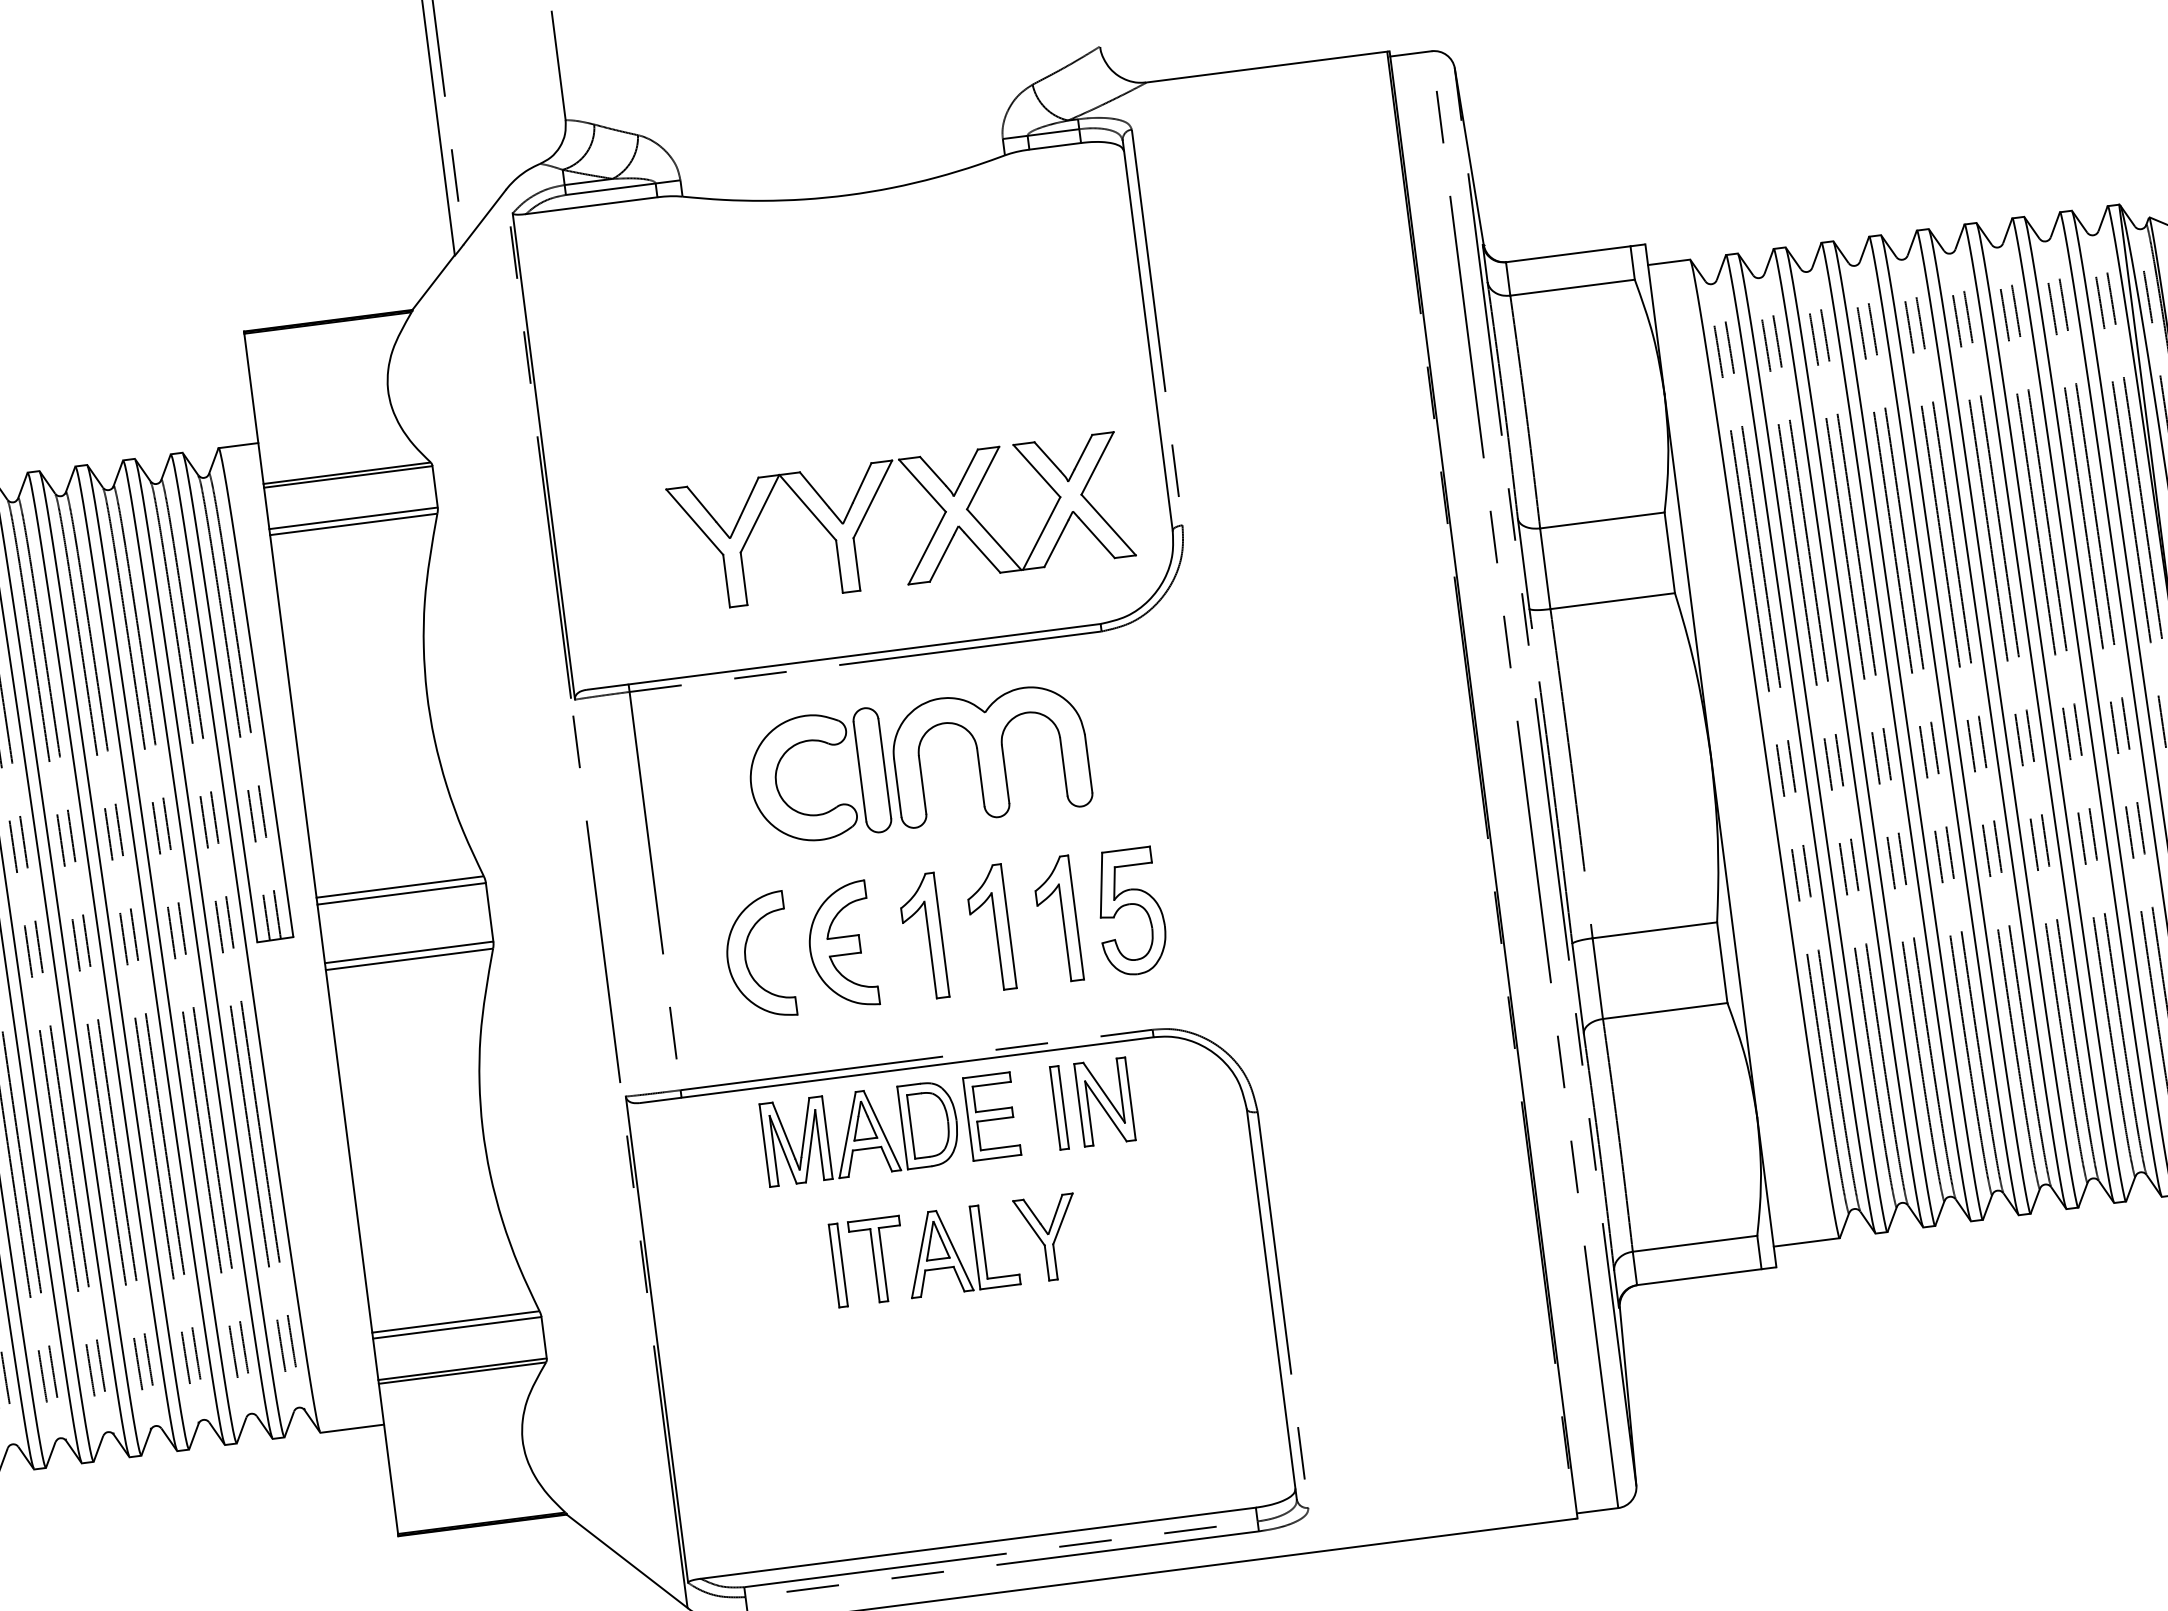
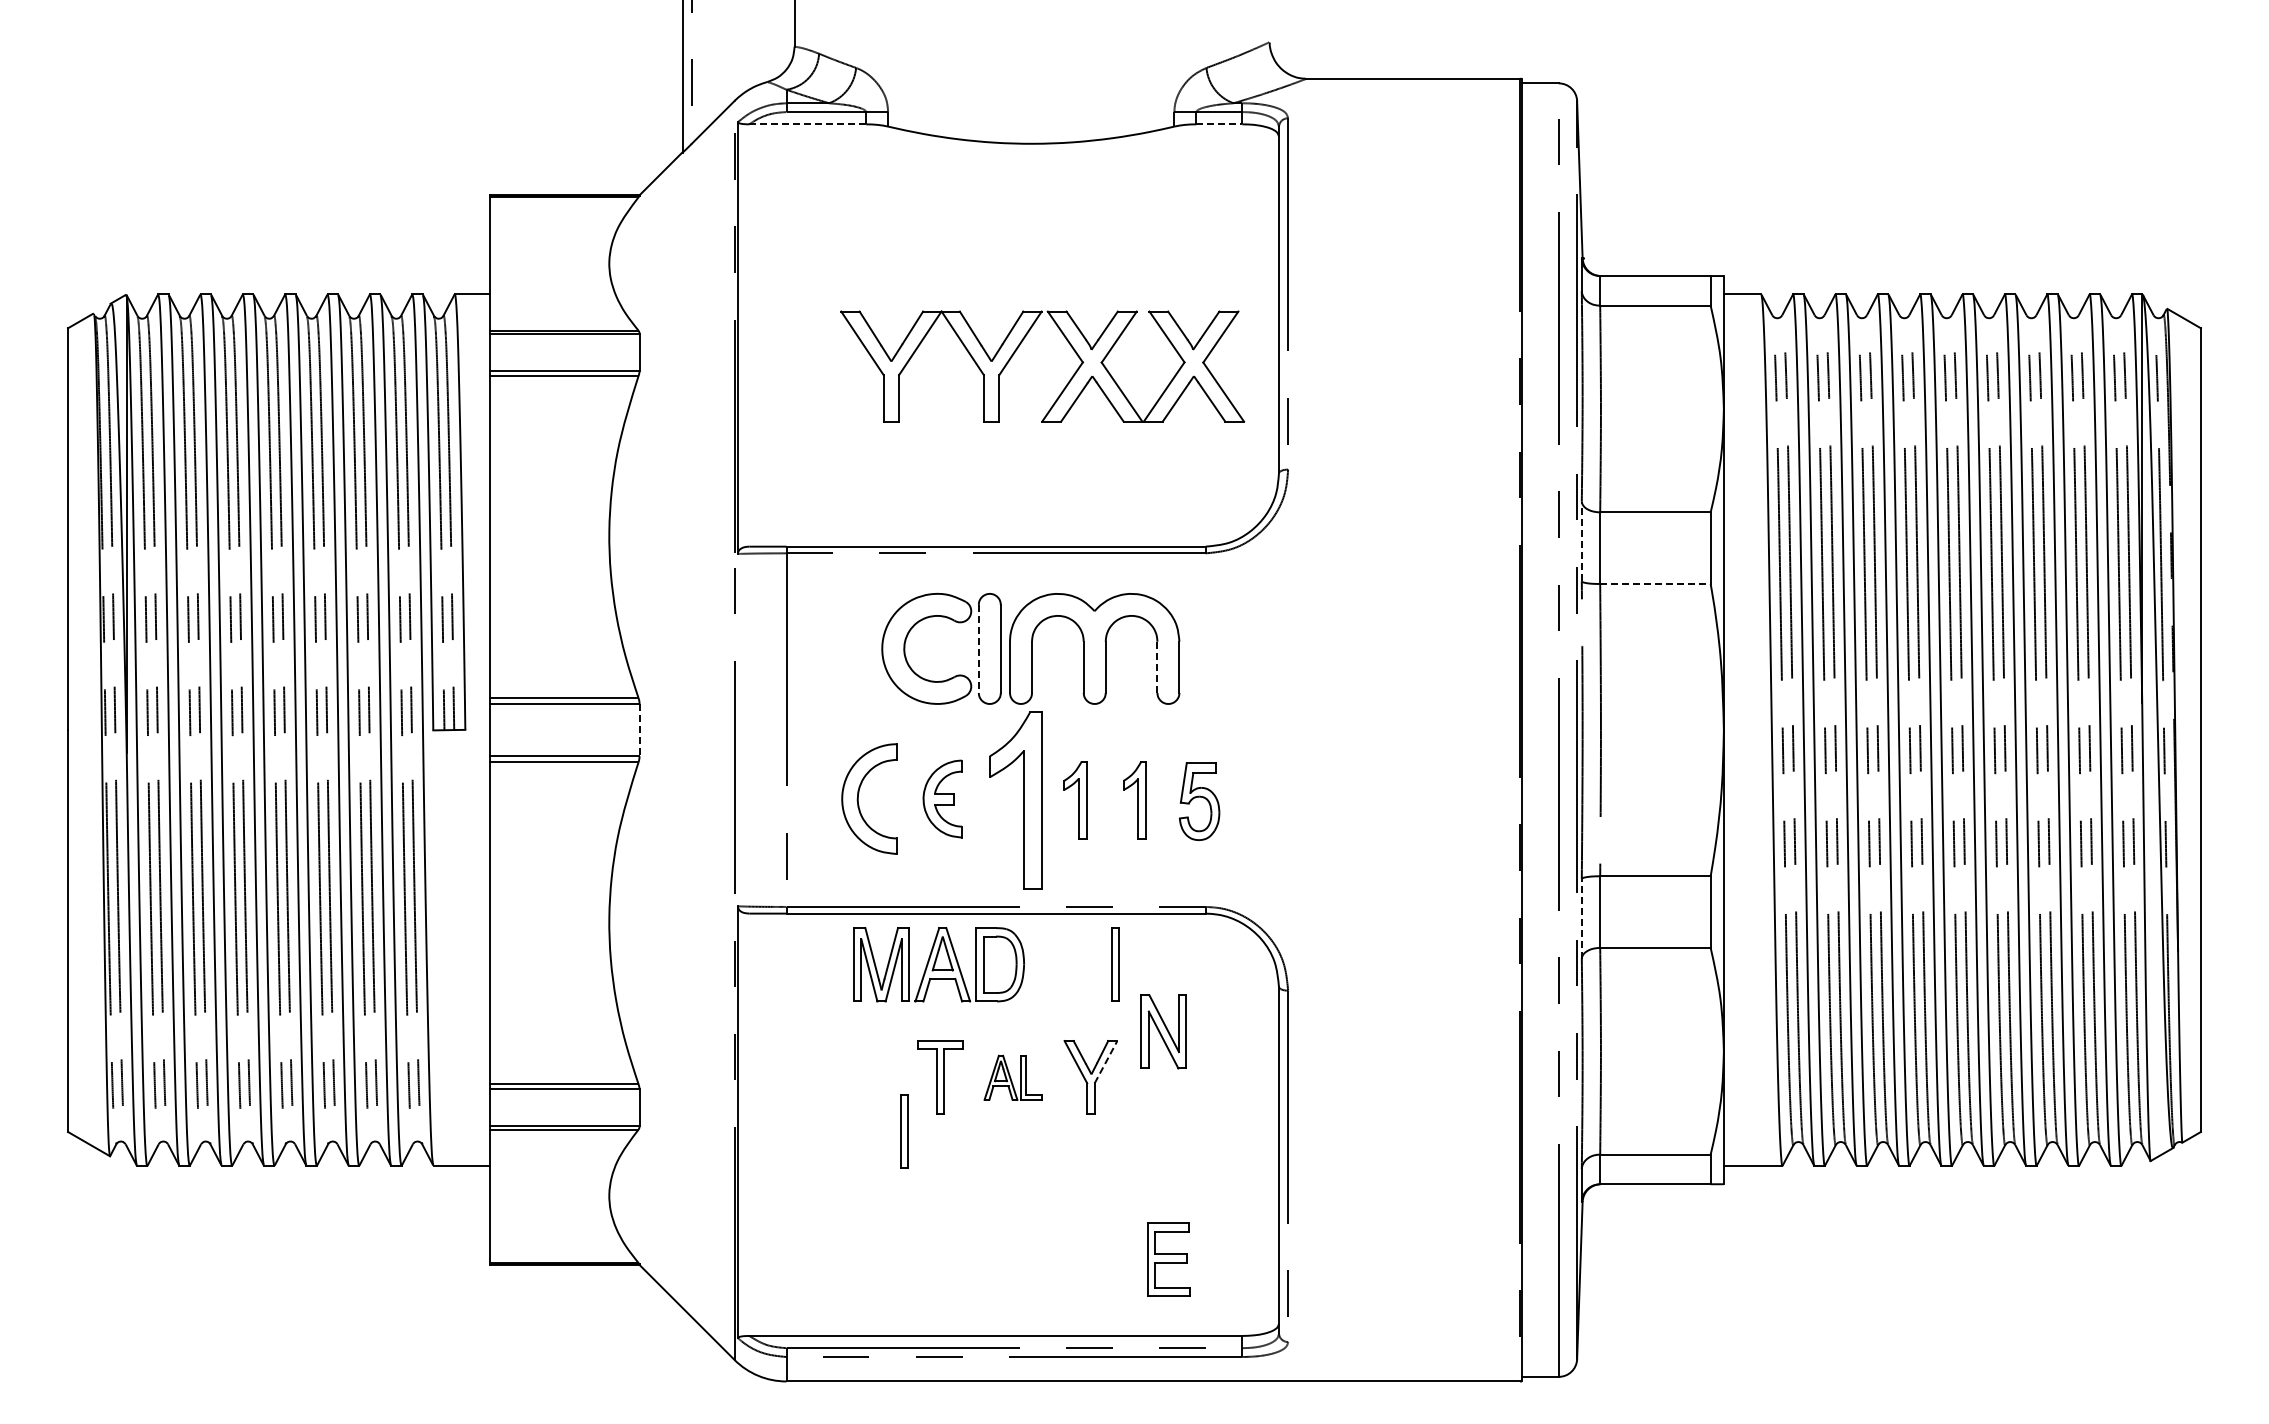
line: (1055, 146) -> (1219, 124), solid -> dashed
line: (592, 205) -> (808, 124), solid -> dashed
part: (931, 536) -> (1067, 382), moved
line: (1523, 563) -> (1581, 541), solid -> dashed
line: (1612, 601) -> (1655, 584), solid -> dashed
line: (1063, 767) -> (1157, 667), solid -> dashed
line: (859, 772) -> (978, 649), solid -> dashed
part: (1130, 911) -> (1199, 801), size x0.7
line: (489, 912) -> (639, 730), solid -> dashed
part: (1057, 919) -> (1134, 799), size x0.7
part: (990, 927) -> (1075, 799), size x0.7
part: (923, 936) -> (1015, 799), size x1.6
part: (840, 945) -> (942, 798), size x0.7
line: (1577, 988) -> (1581, 918), solid -> dashed
part: (1104, 1101) -> (1163, 1031), moved
part: (991, 1116) -> (1168, 1259), moved
line: (1063, 1219) -> (1106, 1062), solid -> dashed
part: (960, 1249) -> (1013, 1077), size x0.6
part: (838, 1265) -> (904, 1131), moved

